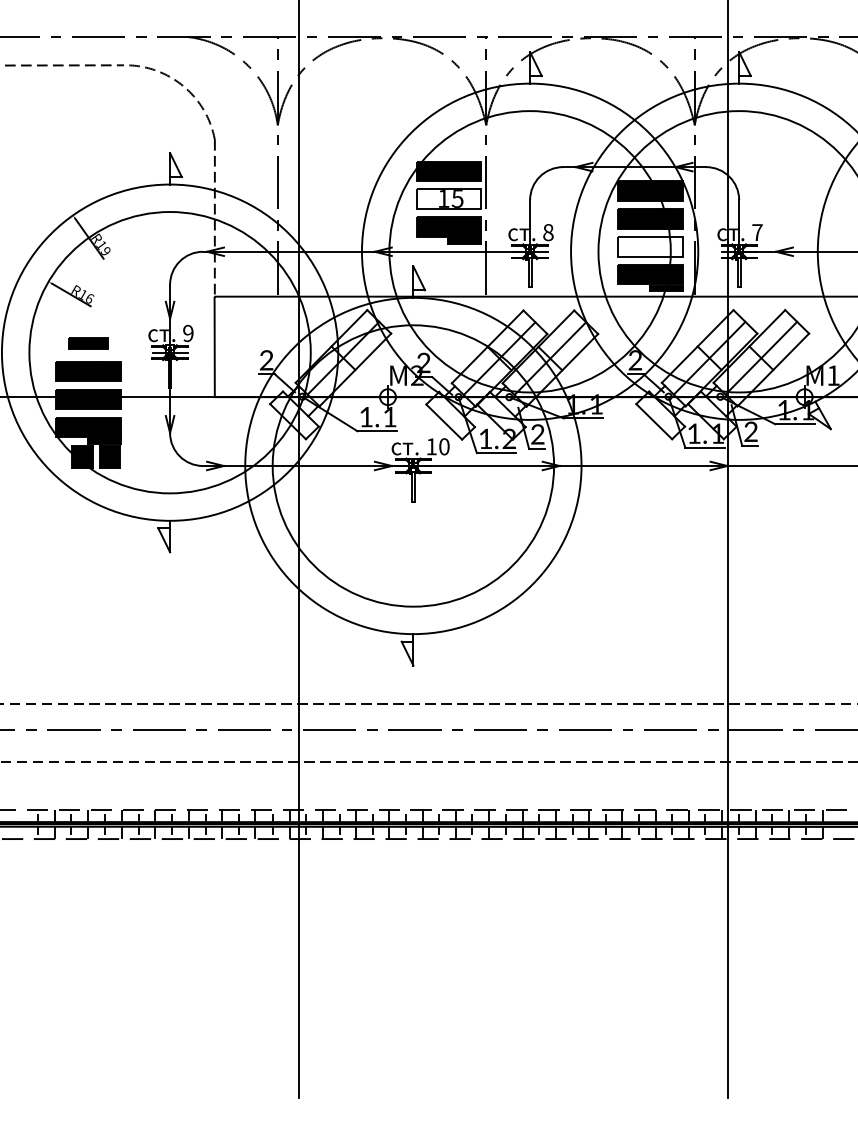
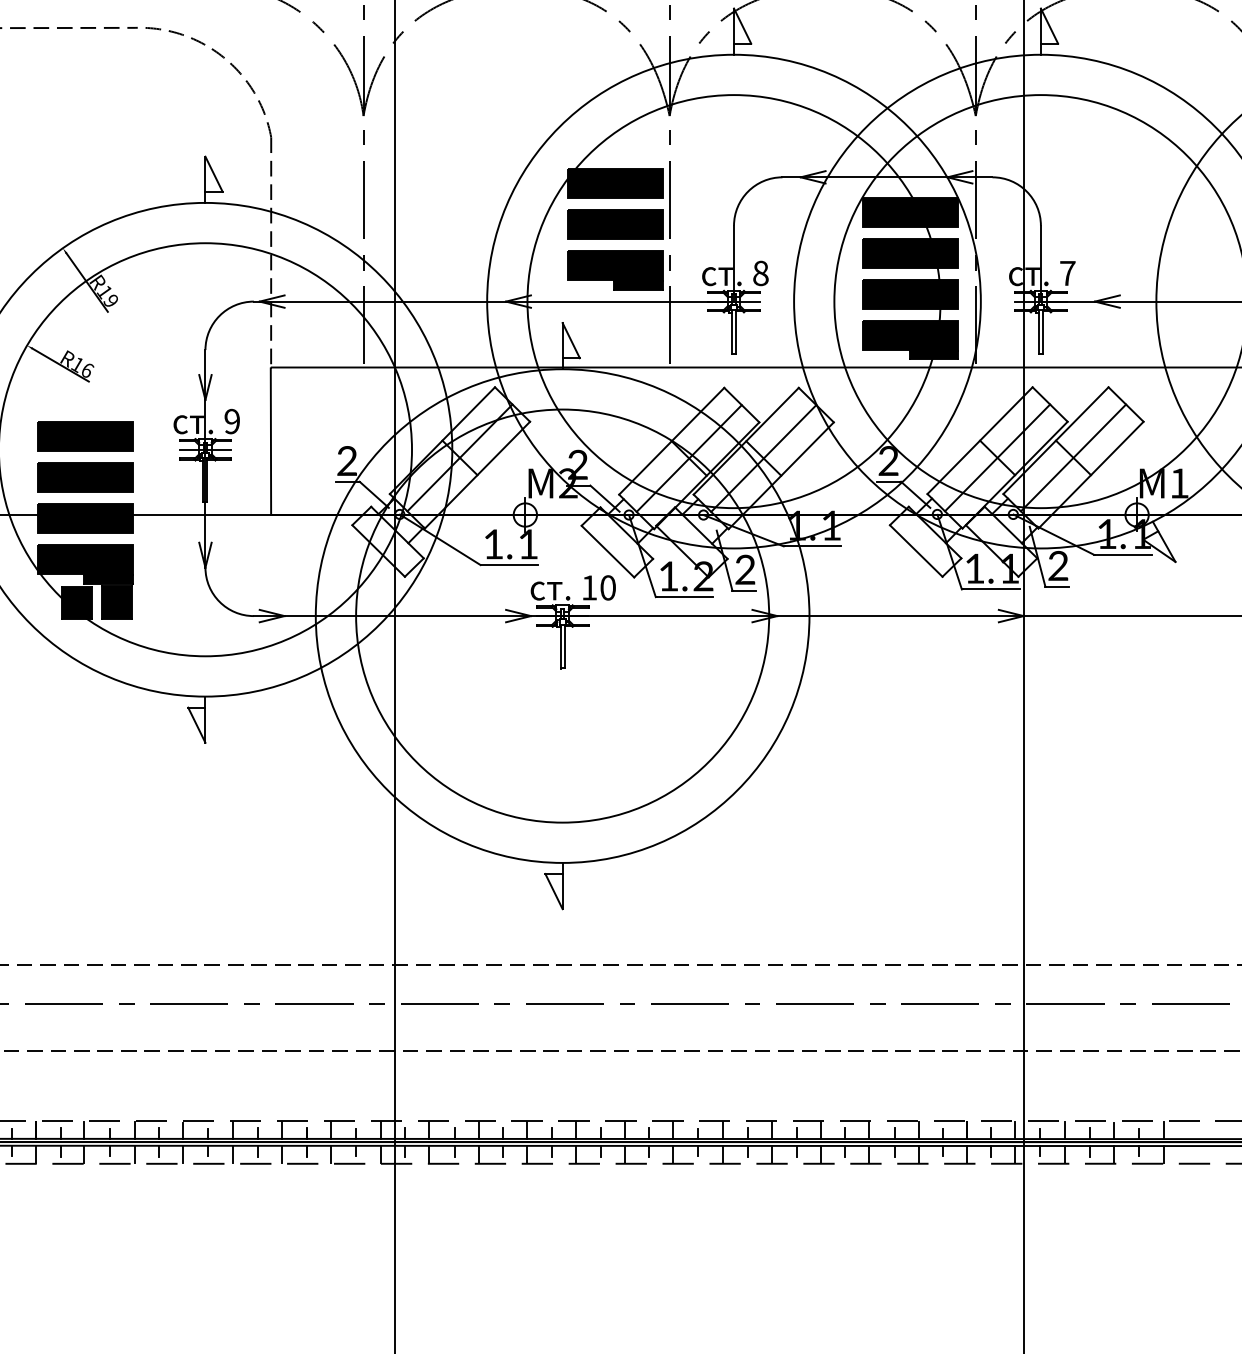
fill: (448, 198) -> (614, 223), added
fill: (650, 246) -> (910, 293), added
part: (88, 343) -> (85, 436), size x1.67

